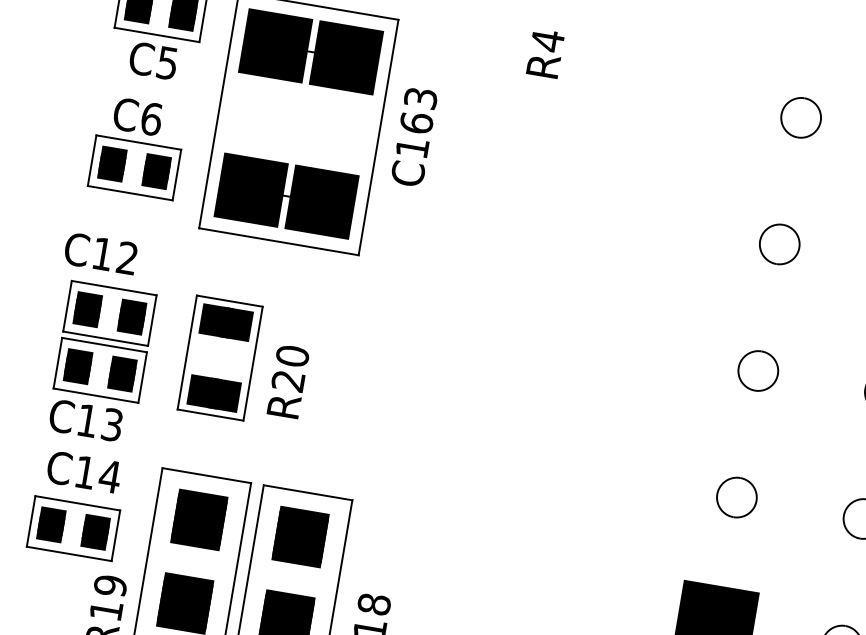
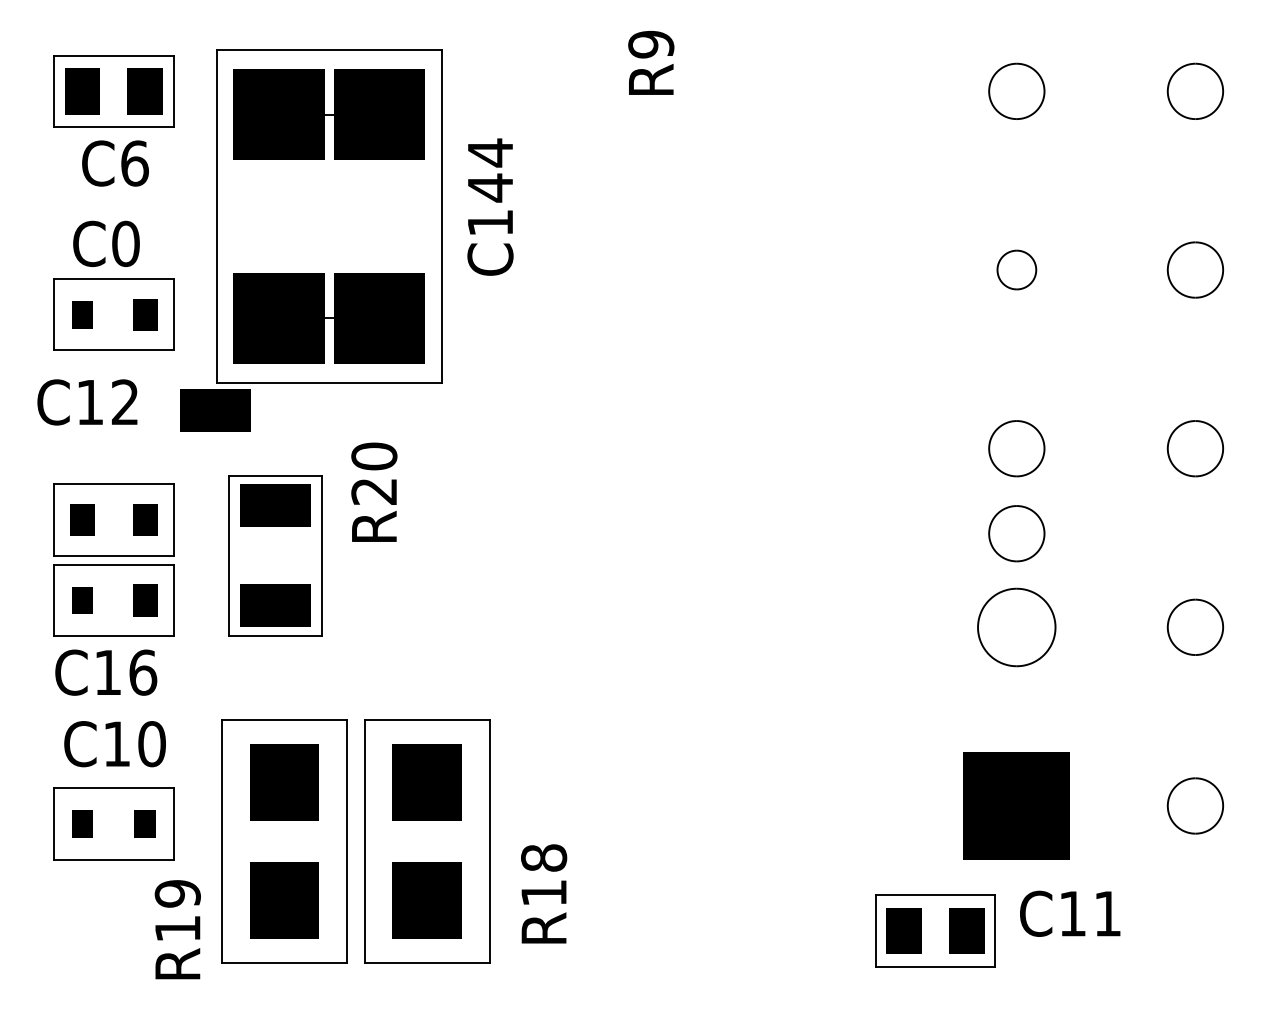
text: (547, 40) -> (651, 44), R4 -> R9
text: (167, 63) -> (134, 163), C5 -> C6
text: (418, 110) -> (490, 170), C163 -> C144
text: (152, 118) -> (126, 243), C6 -> C0
part: (112, 163) -> (82, 314), size x0.6
part: (156, 171) -> (144, 314), size x0.7
part: (779, 244) -> (1016, 269), size x0.7
part: (195, 247) -> (215, 410), added
text: (100, 253) -> (87, 402), moved
part: (87, 309) -> (82, 519), size x0.7
part: (131, 316) -> (144, 519), size x0.7
part: (78, 366) -> (82, 600), size x0.6
part: (122, 374) -> (144, 600), size x0.7
text: (288, 381) -> (374, 491), moved
text: (112, 424) -> (143, 672), C13 -> C16
part: (747, 431) -> (1016, 533), added
text: (109, 476) -> (151, 744), C14 -> C10
part: (736, 496) -> (1016, 626), size x1.4
part: (51, 524) -> (82, 823), size x0.6
part: (95, 532) -> (144, 823), size x0.6

